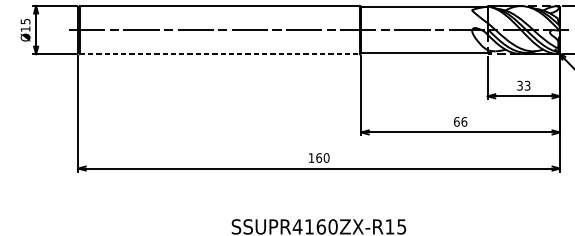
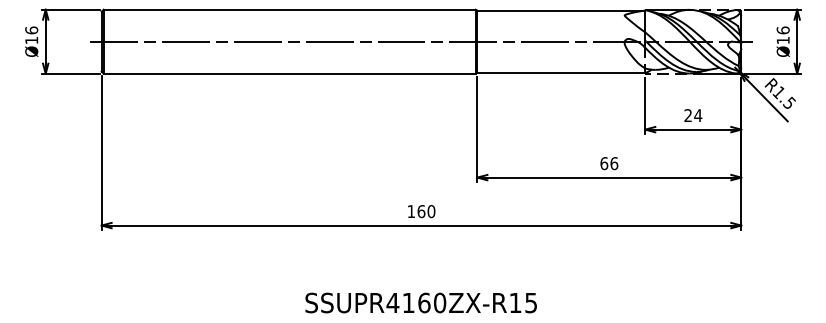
text: (25, 21) -> (31, 30), Ø15 -> Ø16
line: (220, 54) -> (290, 73), dashed -> solid
text: (524, 85) -> (693, 115), 33 -> 24

